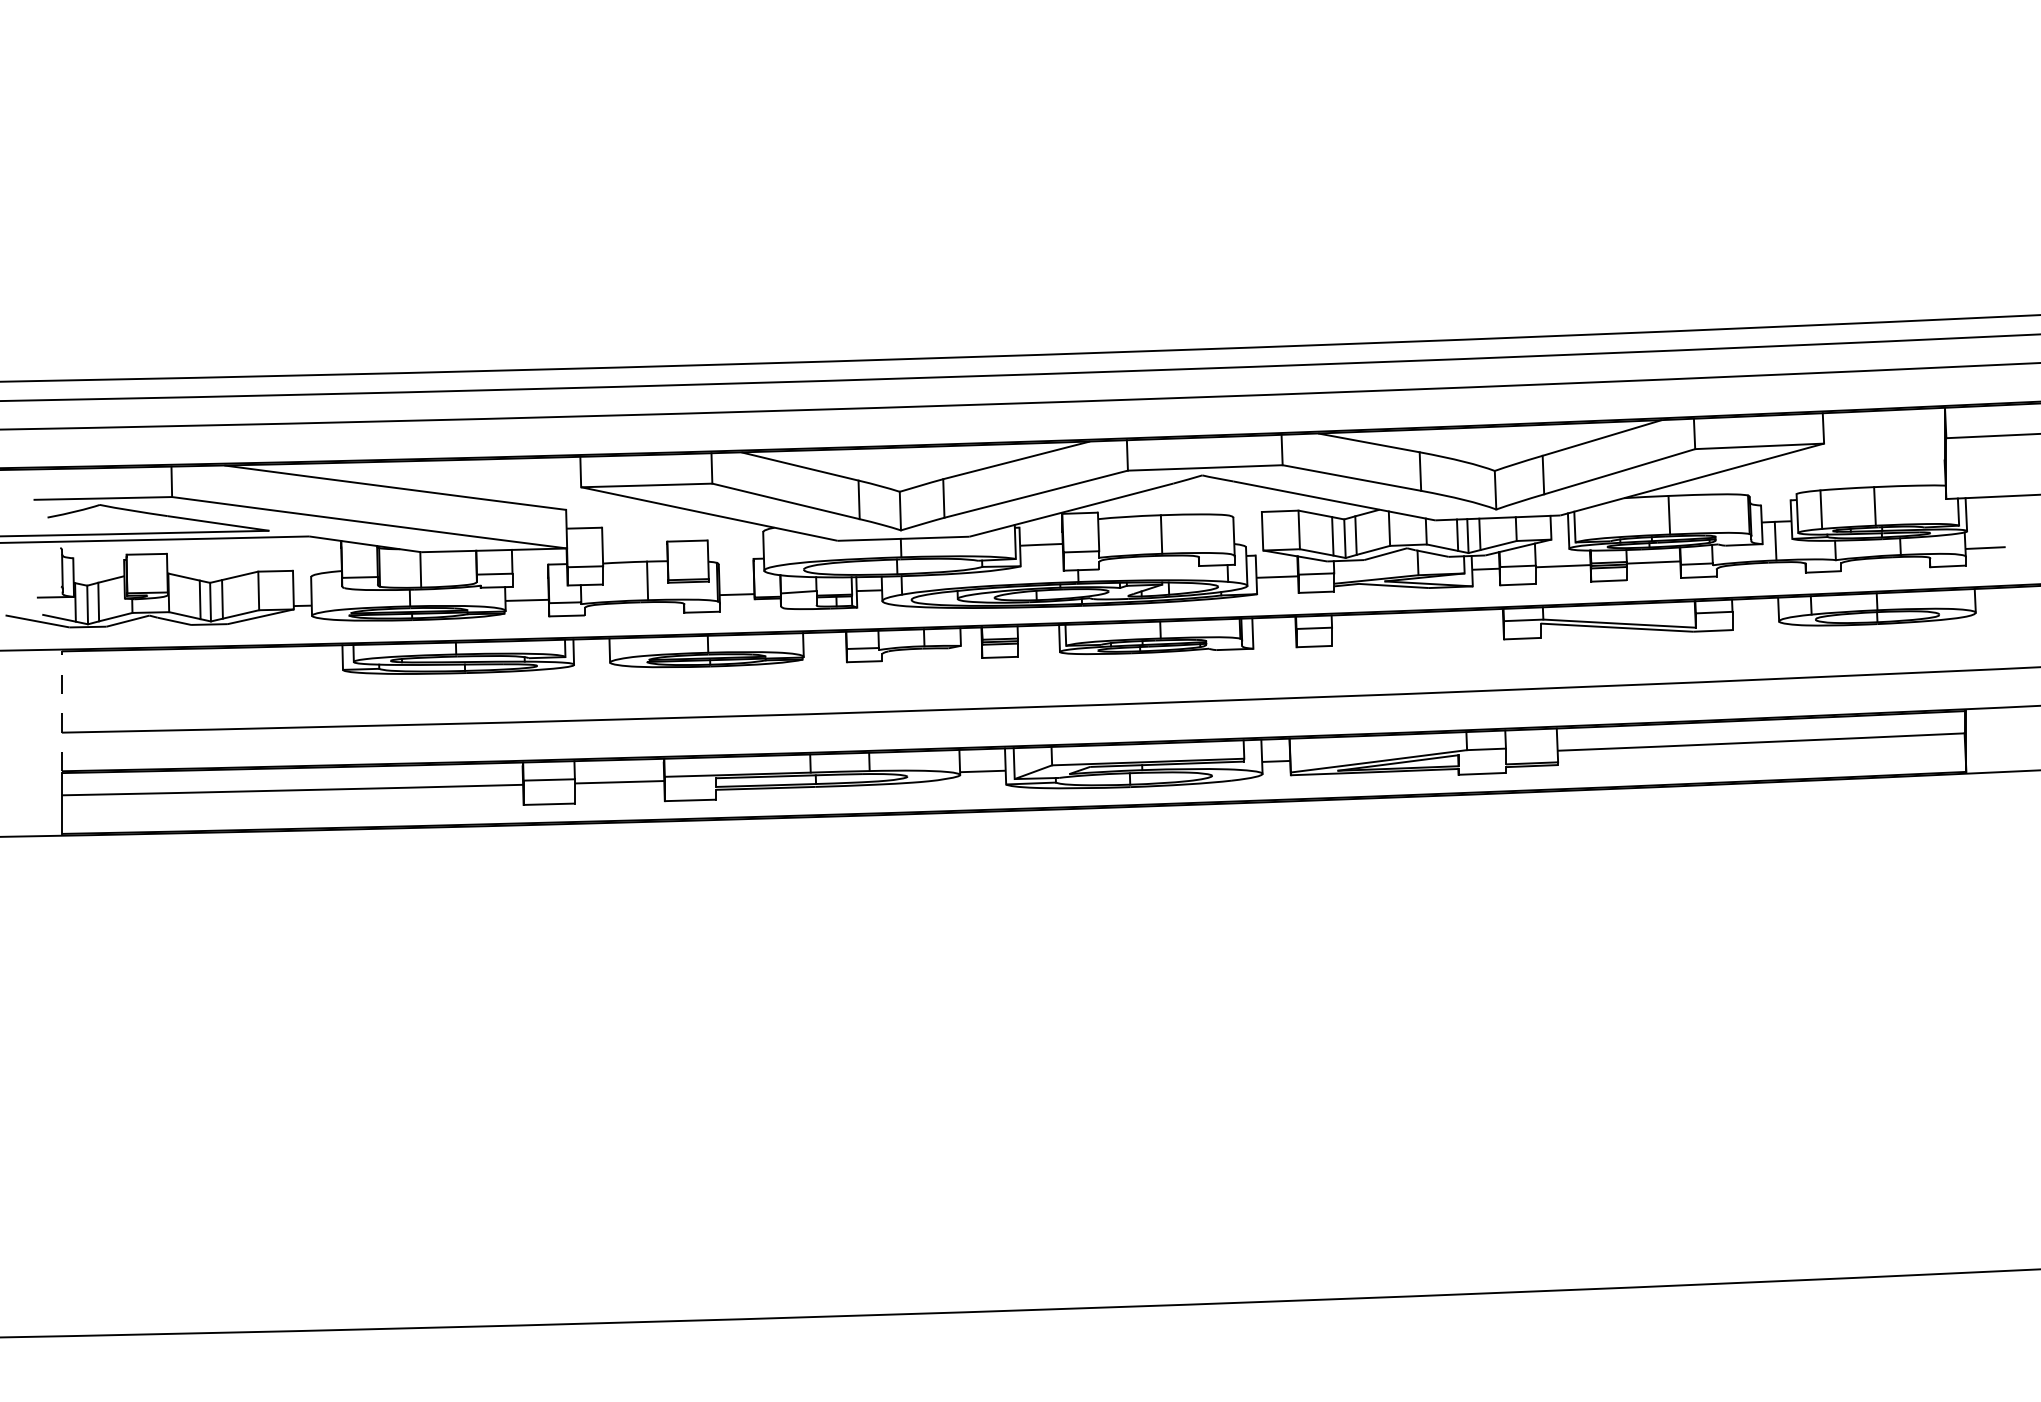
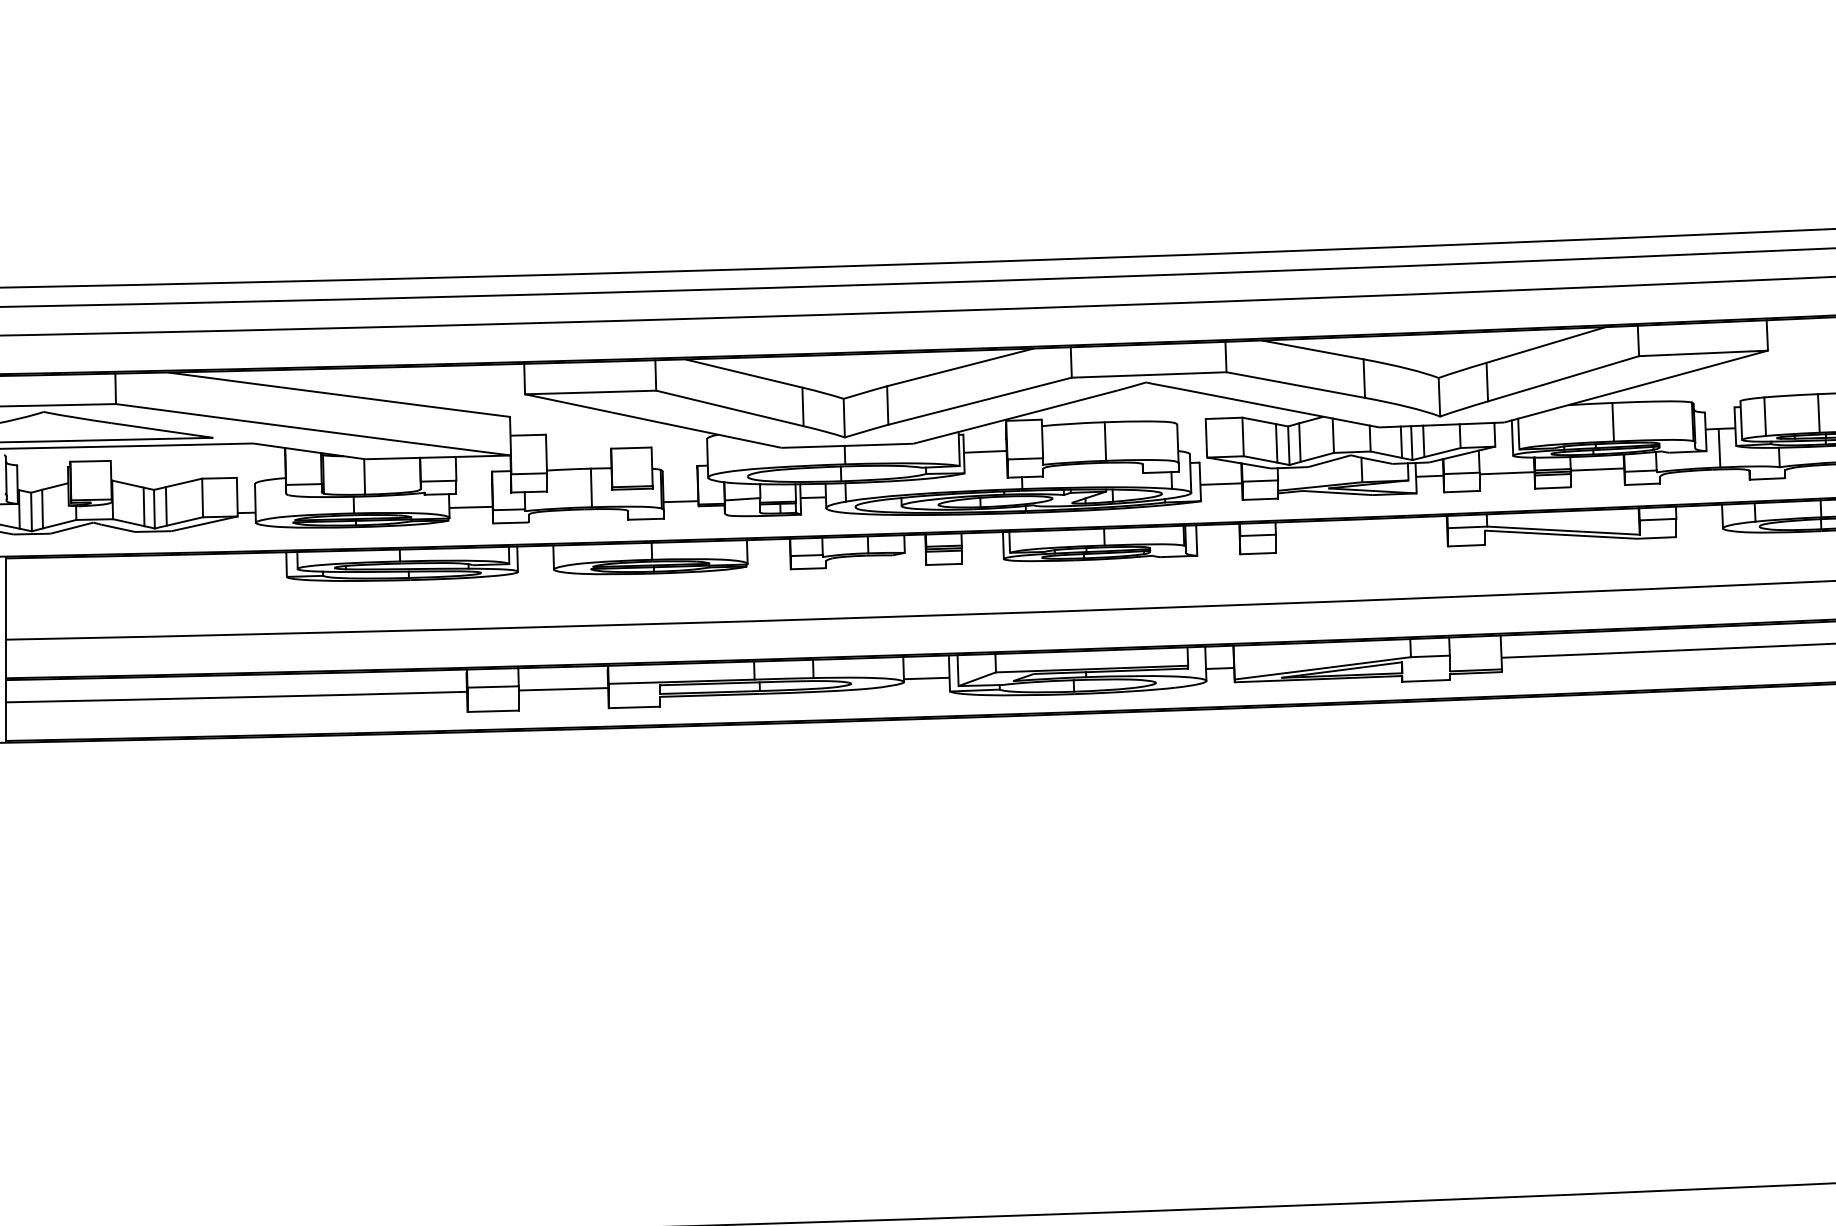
line: (61, 711) -> (5, 618), dashed -> solid

